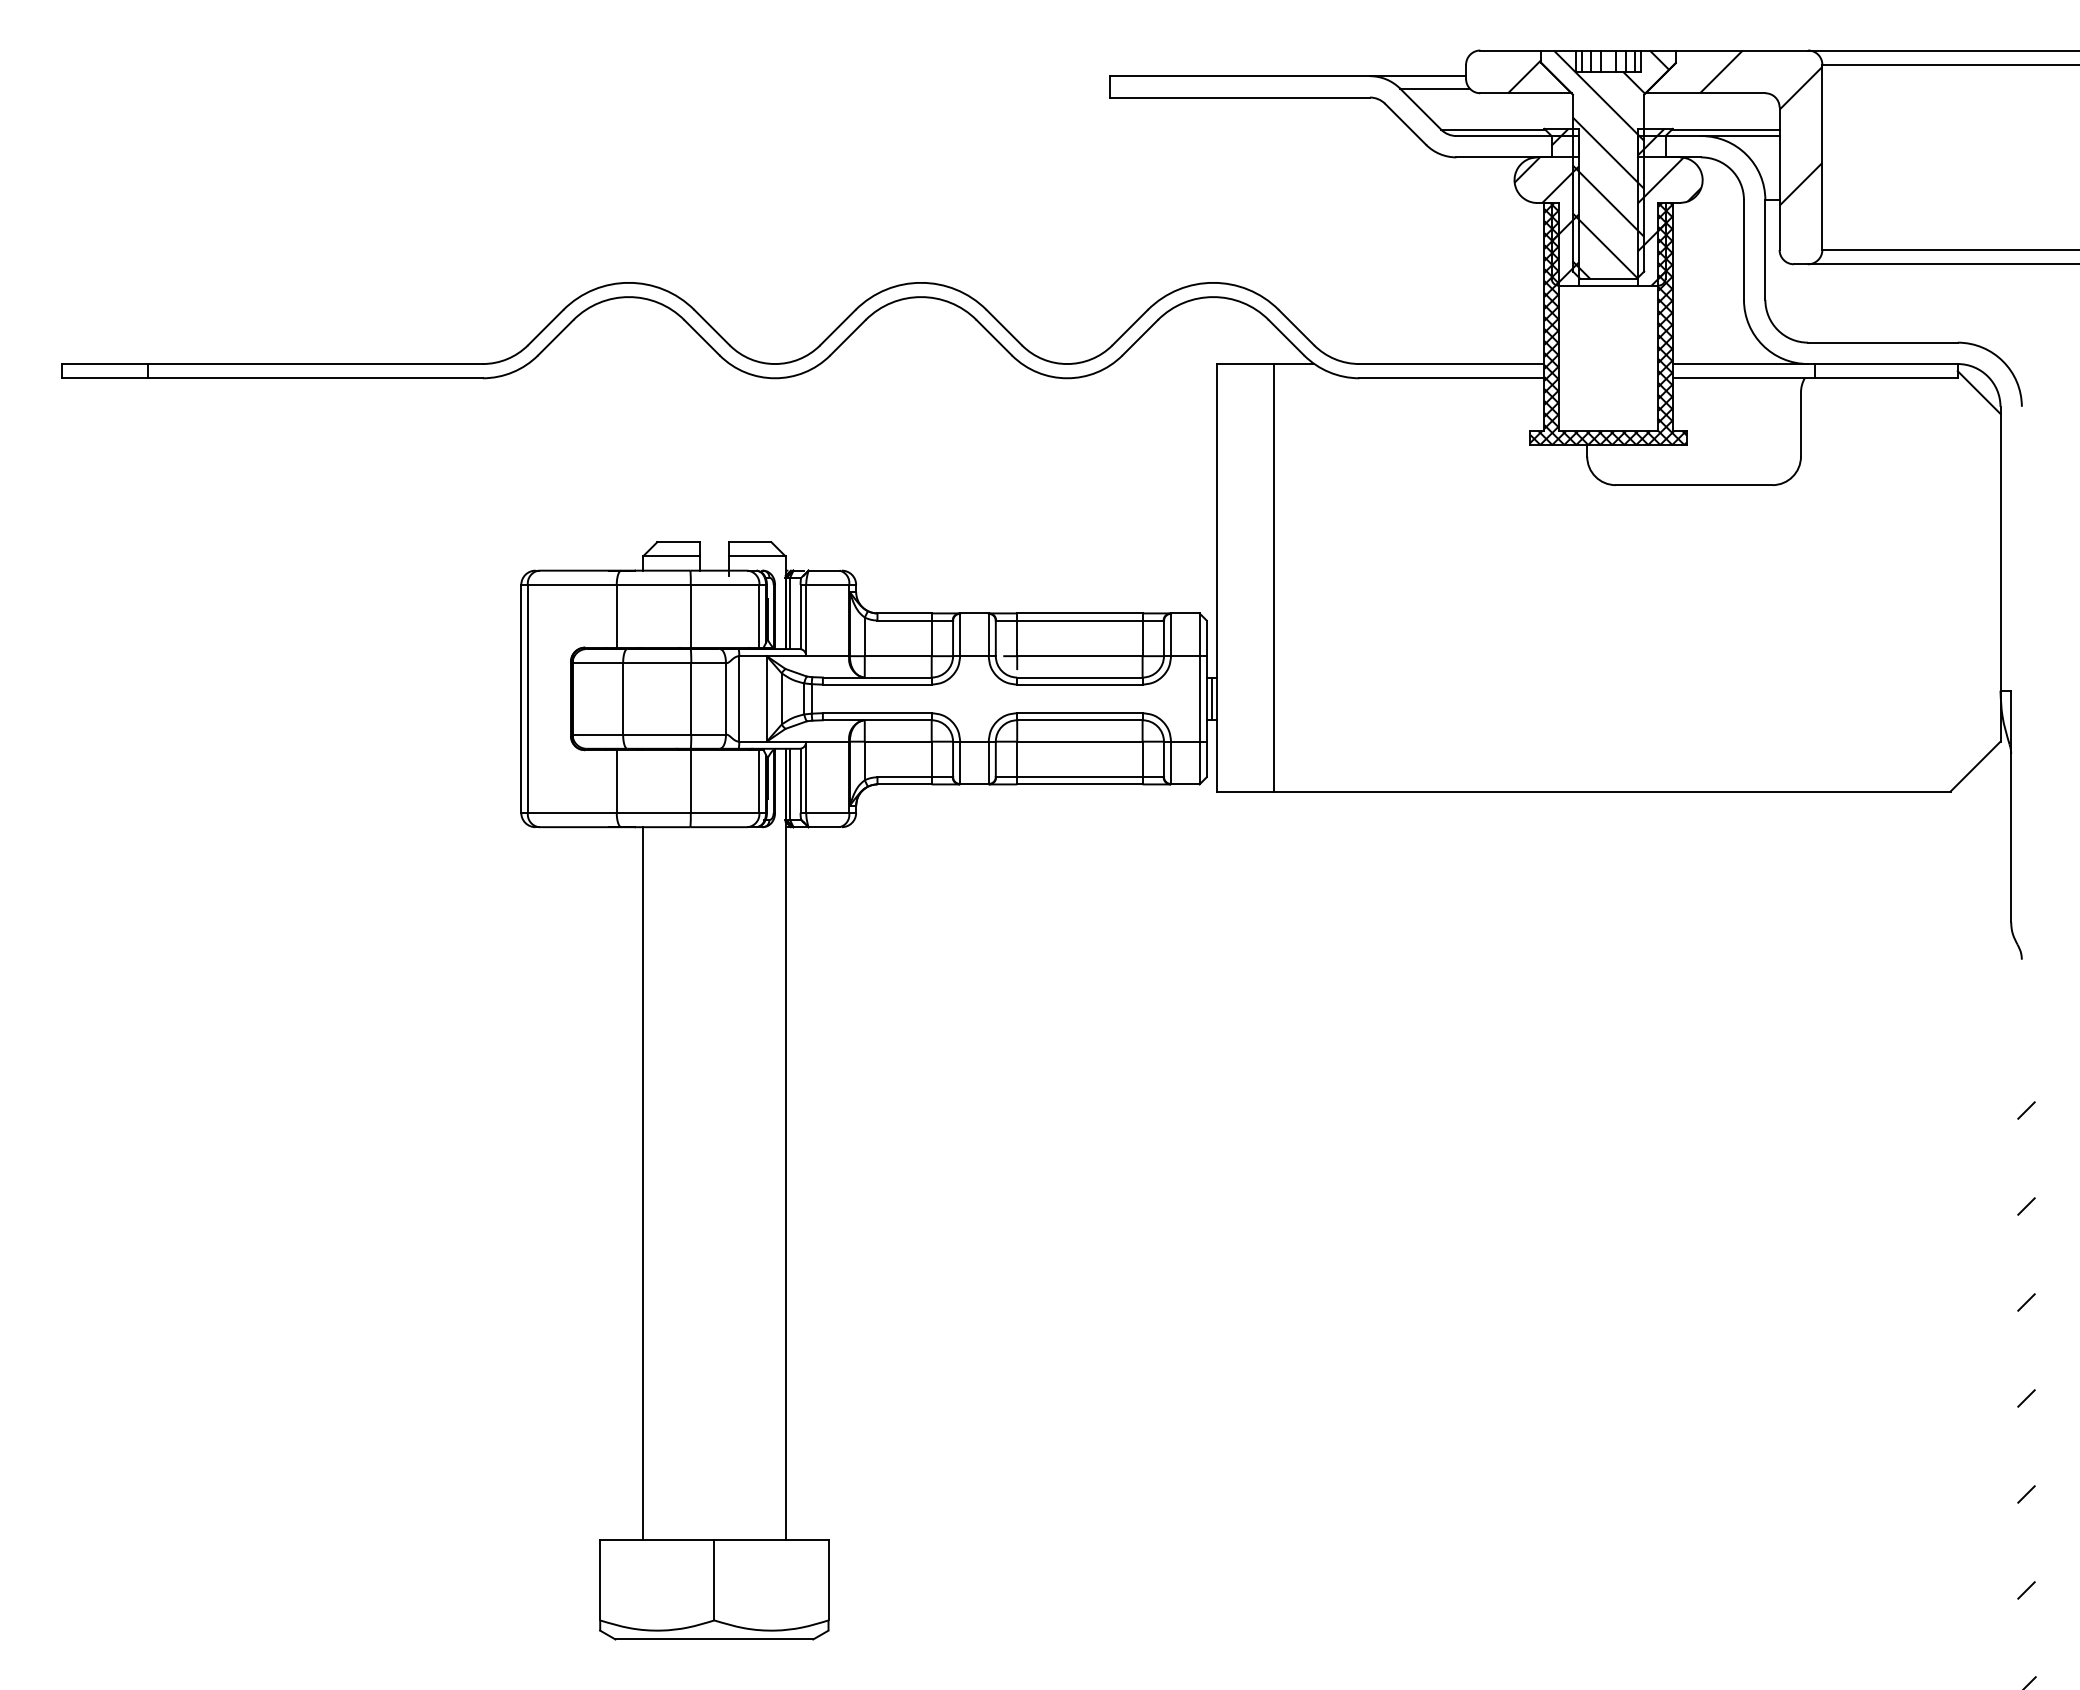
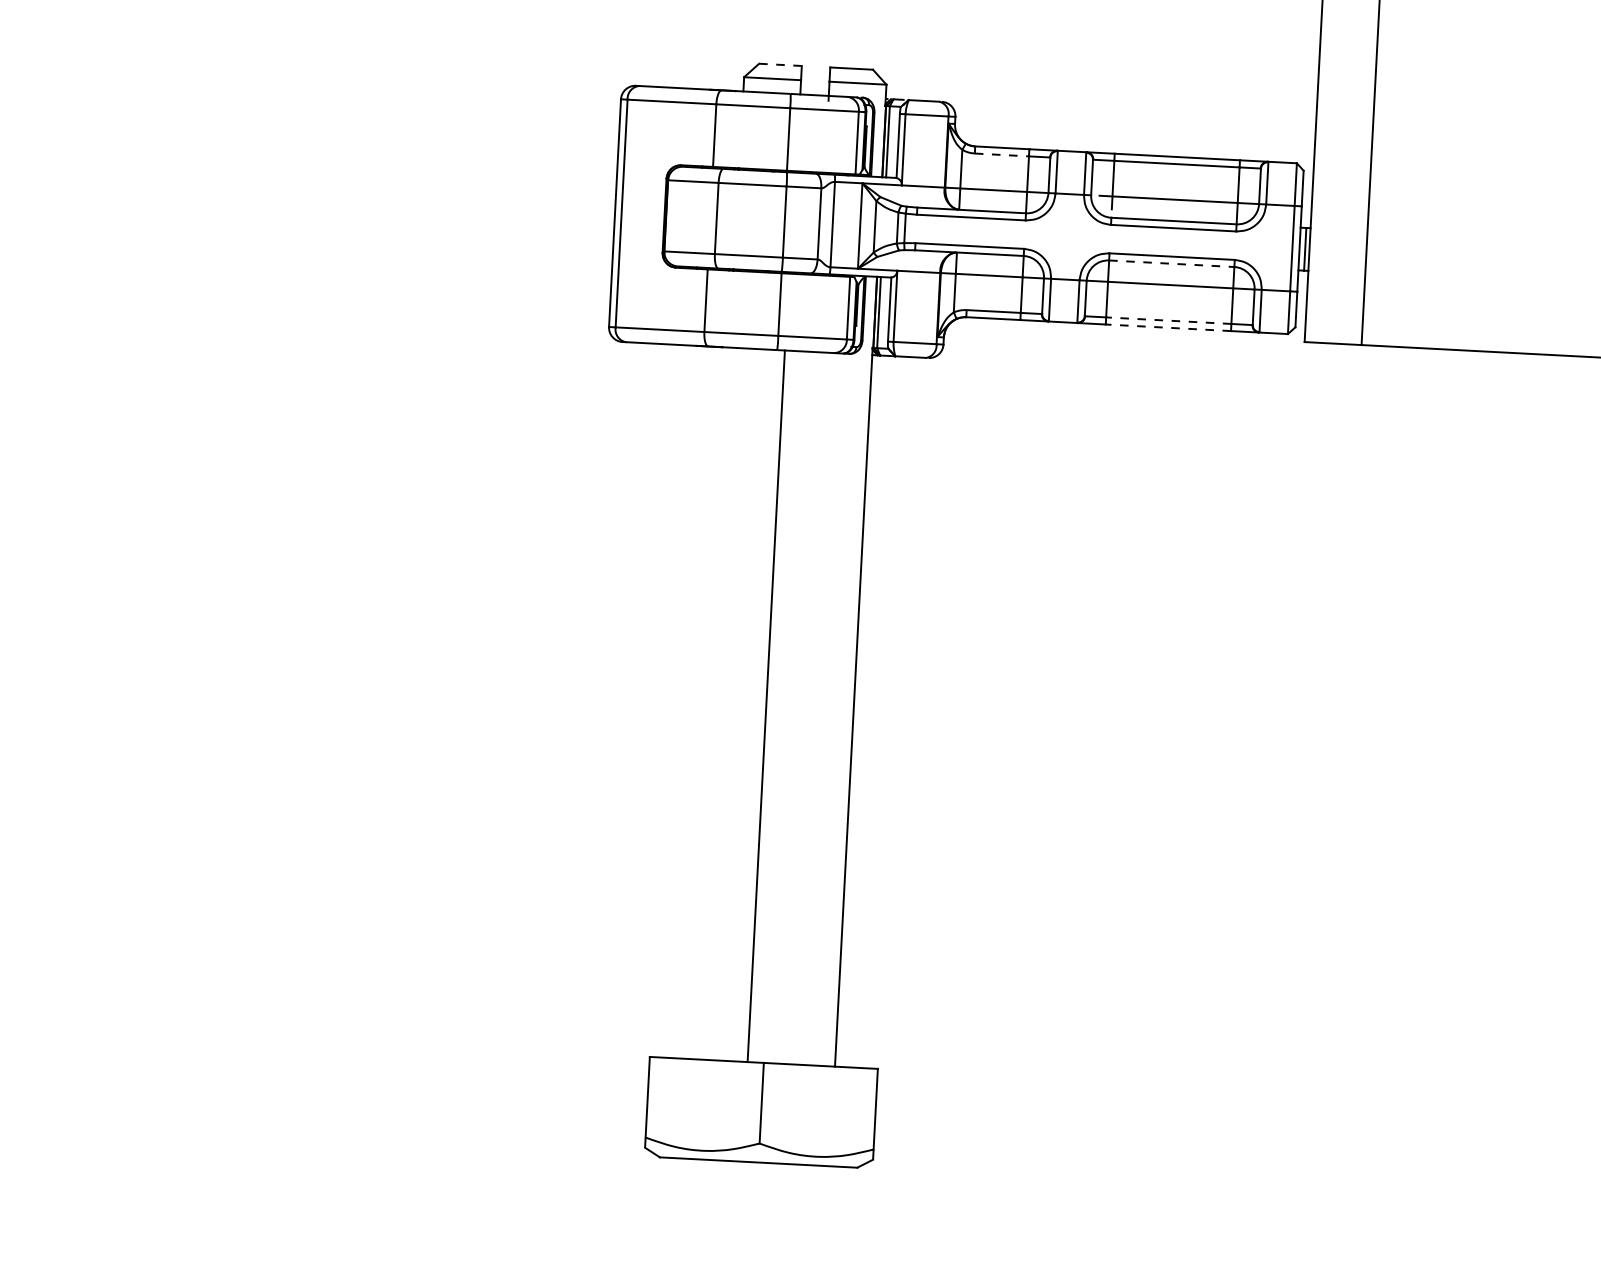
line: (678, 542) -> (780, 65), solid -> dashed
line: (905, 620) -> (1002, 154), solid -> dashed
line: (1079, 720) -> (1171, 263), solid -> dashed
line: (1079, 777) -> (1168, 320), solid -> dashed
line: (1079, 784) -> (1168, 327), solid -> dashed
line: (643, 1183) -> (766, 706), moved

